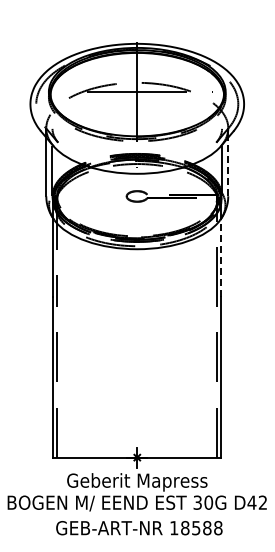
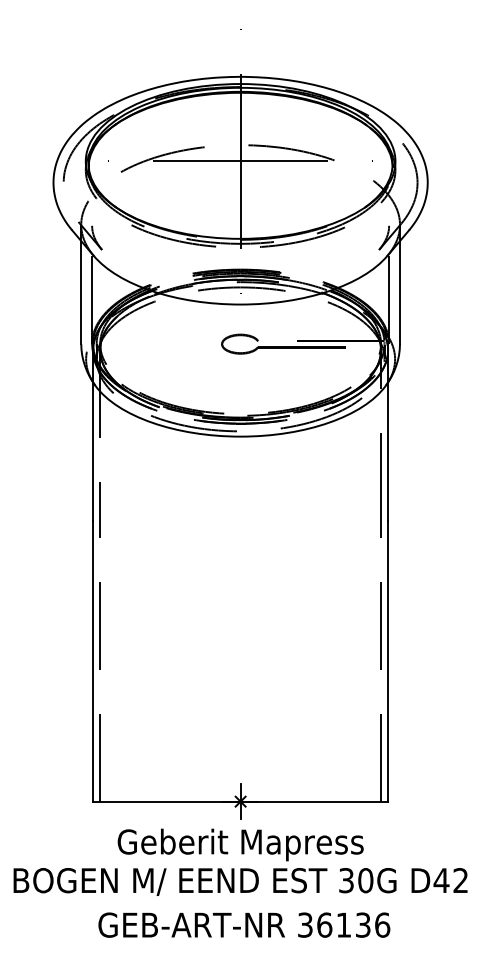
line: (228, 166) -> (400, 291), dashed -> solid
line: (221, 257) -> (388, 451), dashed -> solid
text: (196, 528) -> (344, 925), 18588 -> 36136

